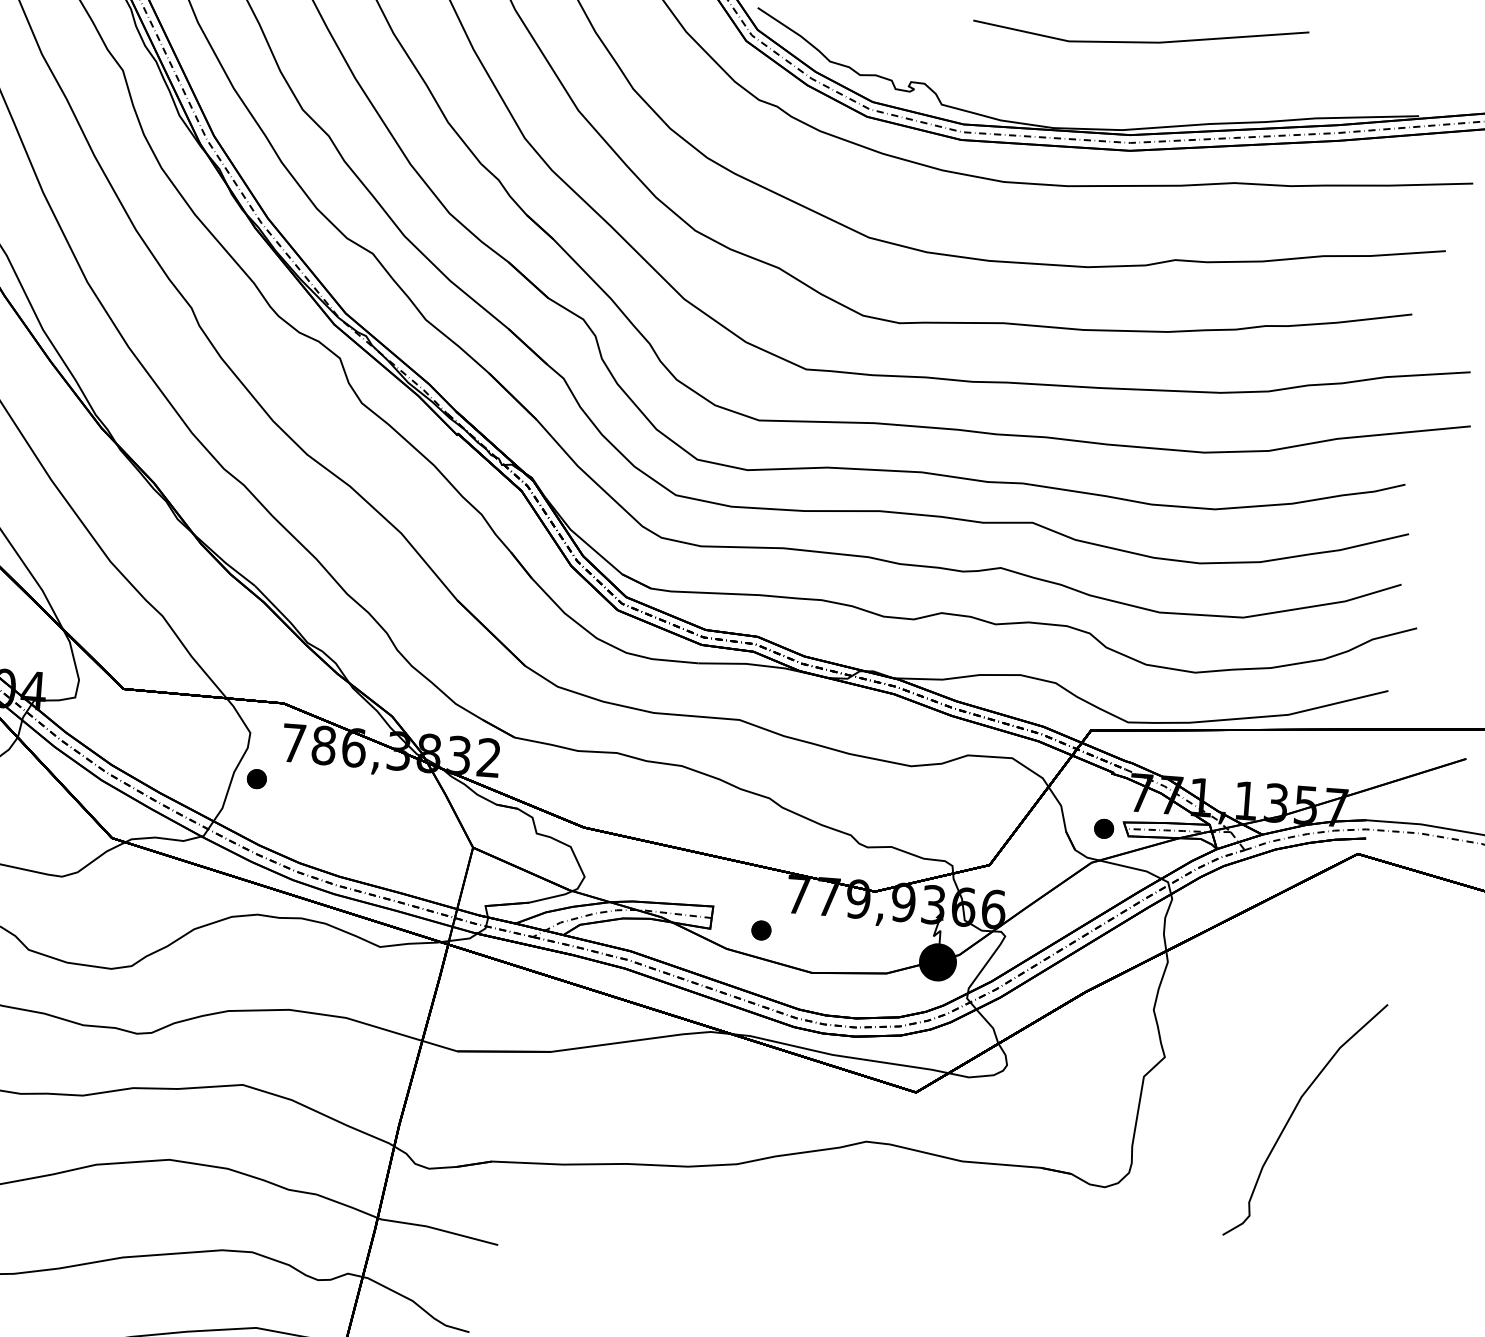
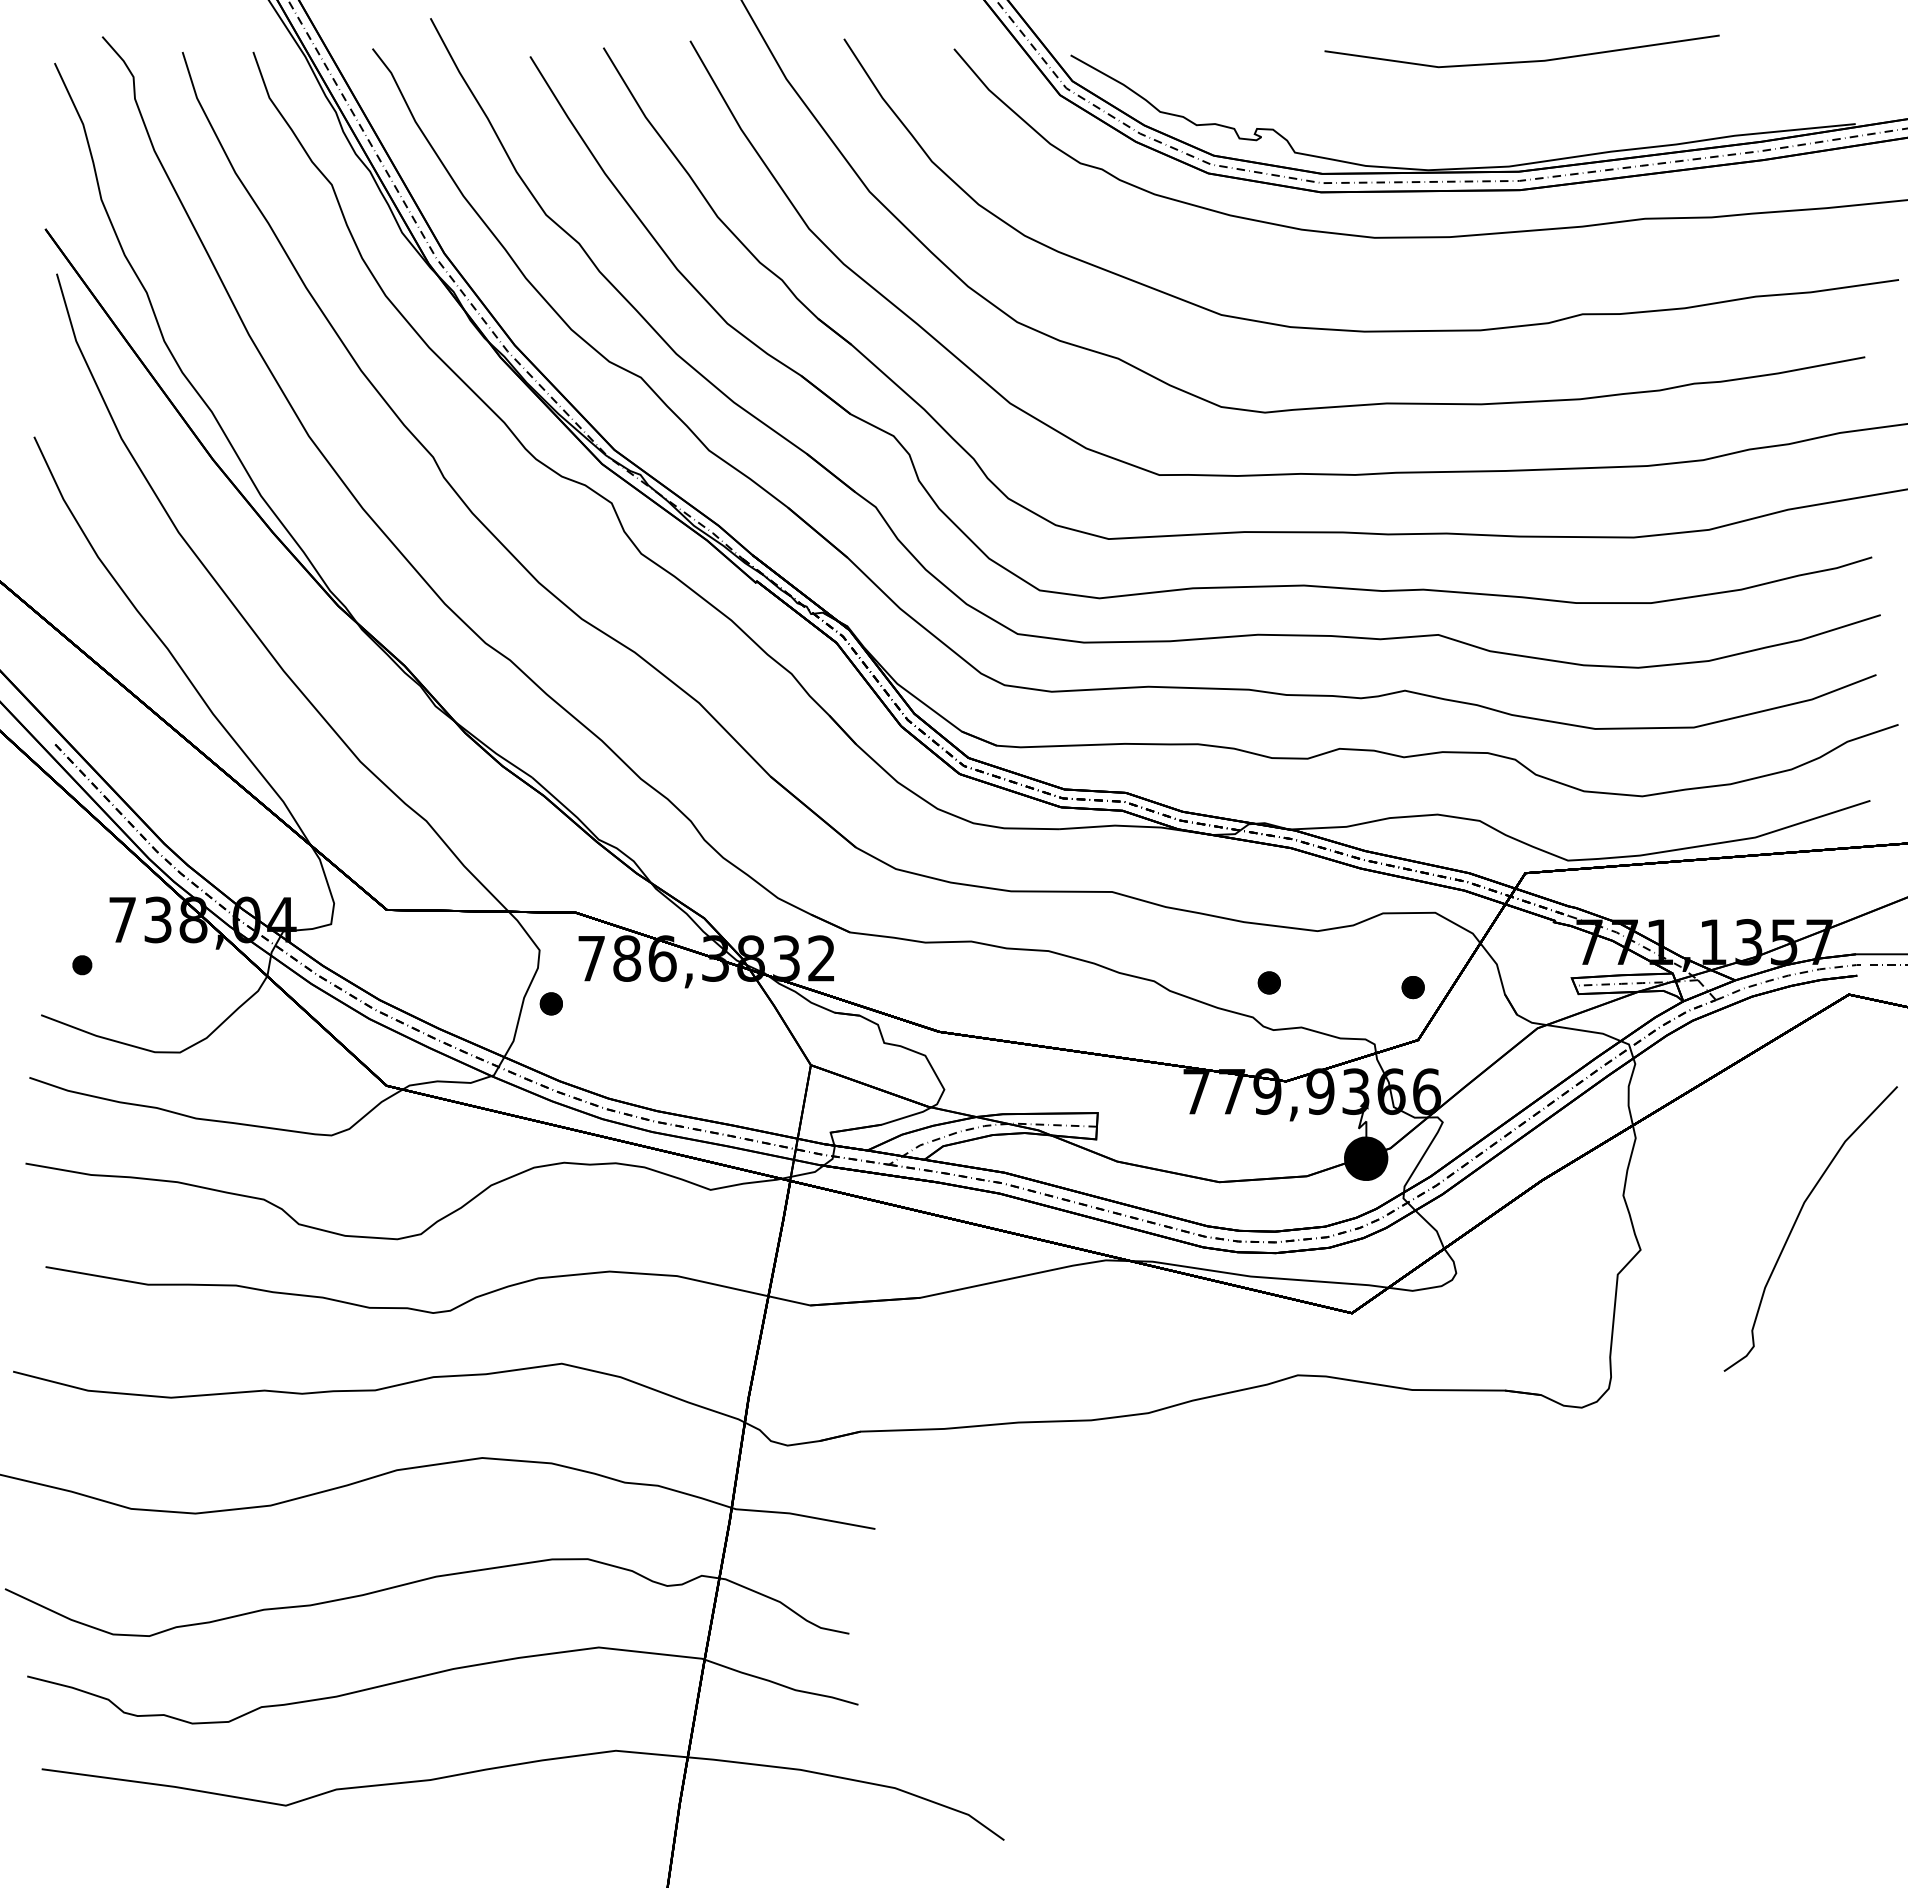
part: (1103, 828) -> (1412, 987), moved
part: (760, 930) -> (1268, 982), moved
curve: (1293, 1113) -> (1796, 1222), moved

